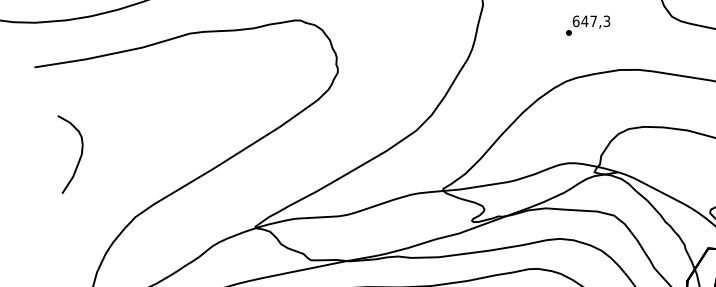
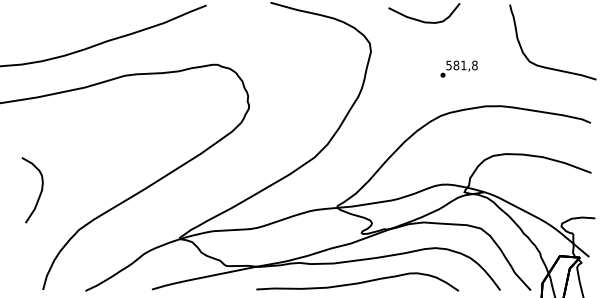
text: (590, 21) -> (461, 65), 647,3 -> 581,8
curve: (78, 158) -> (39, 193), moved

